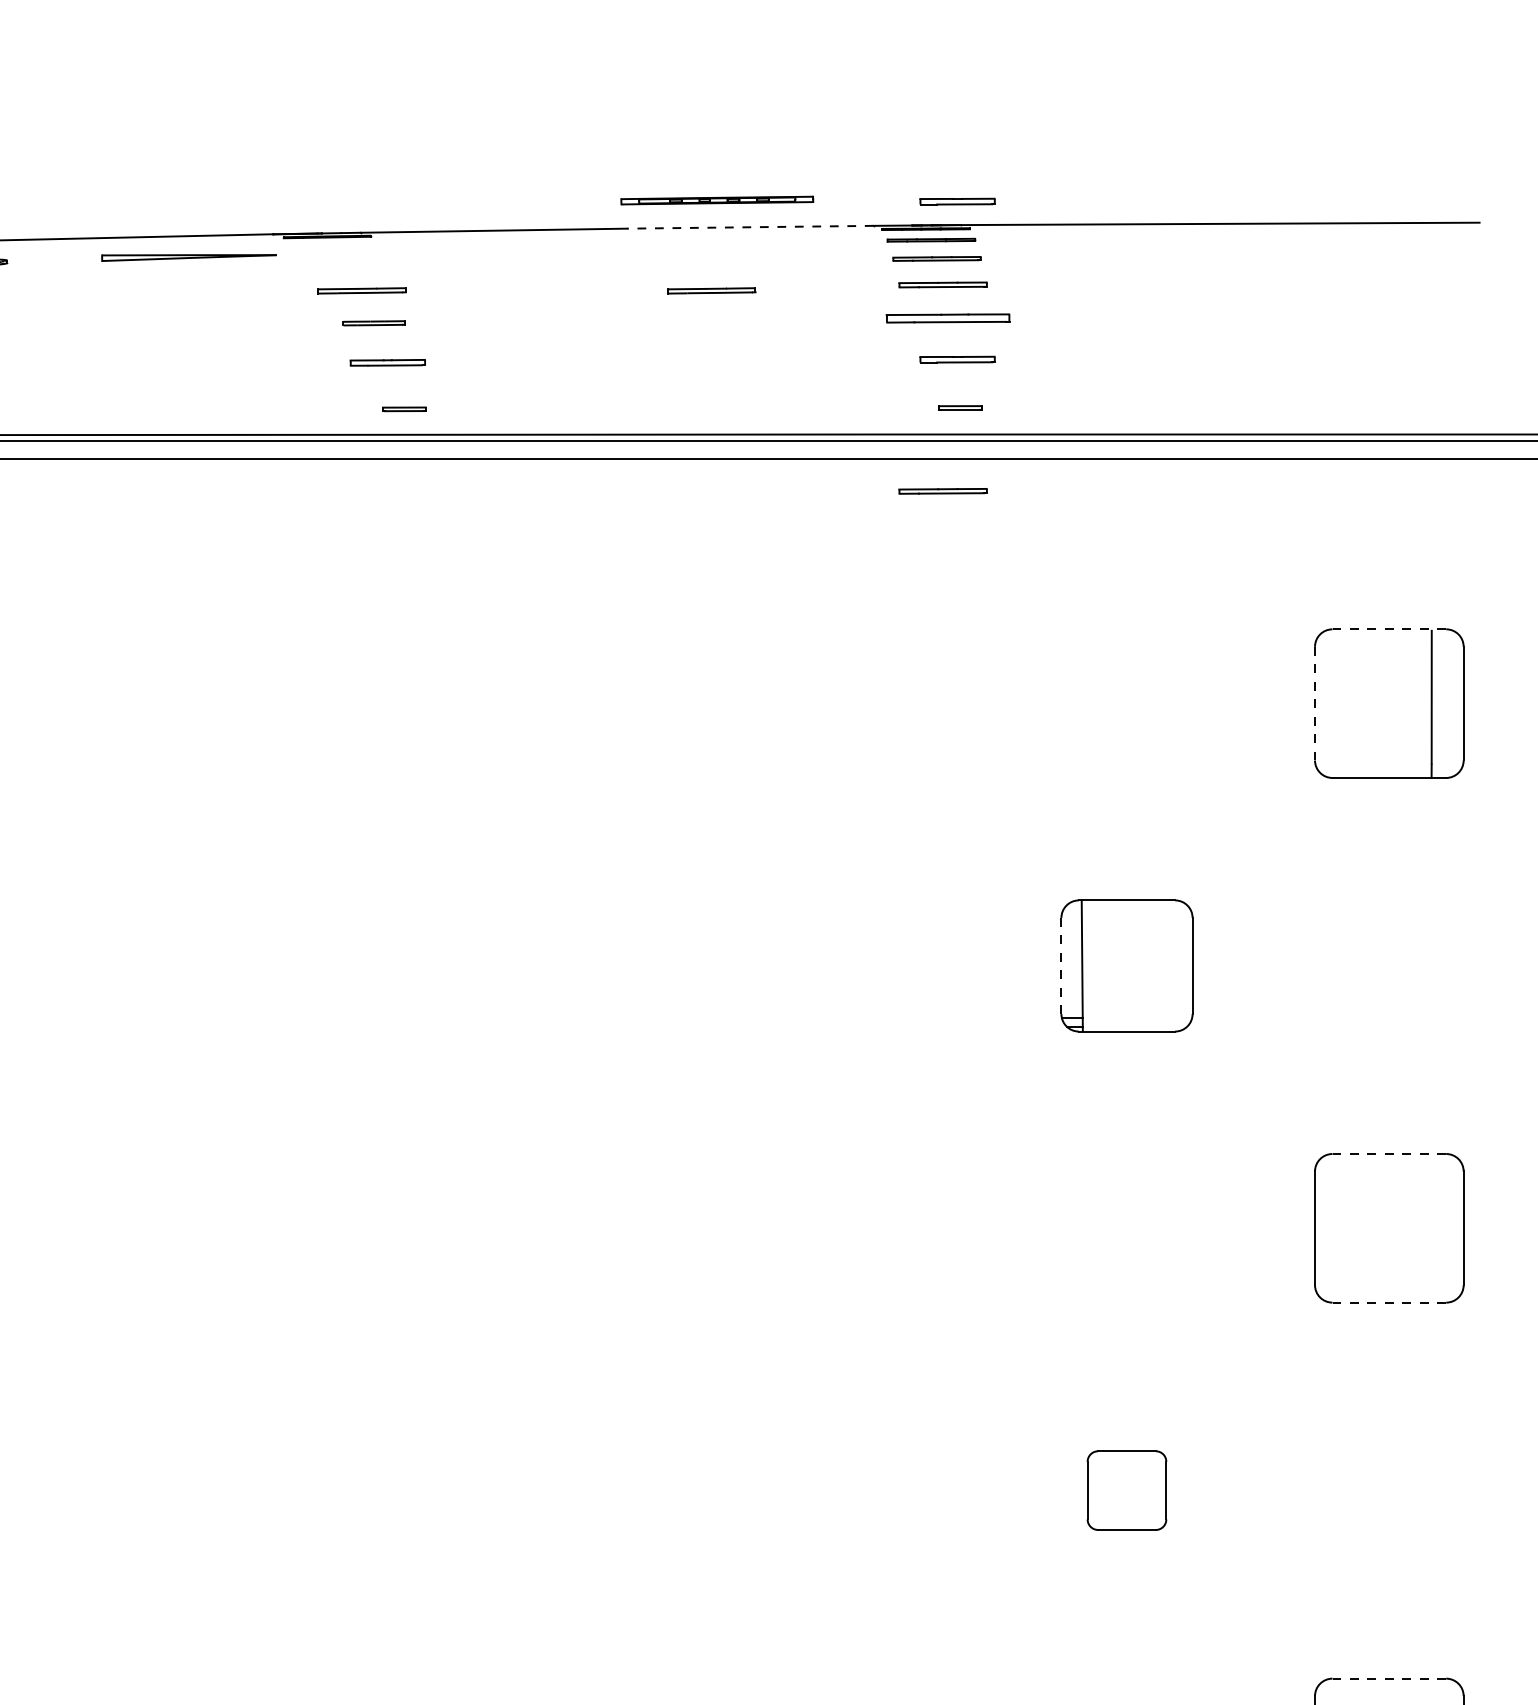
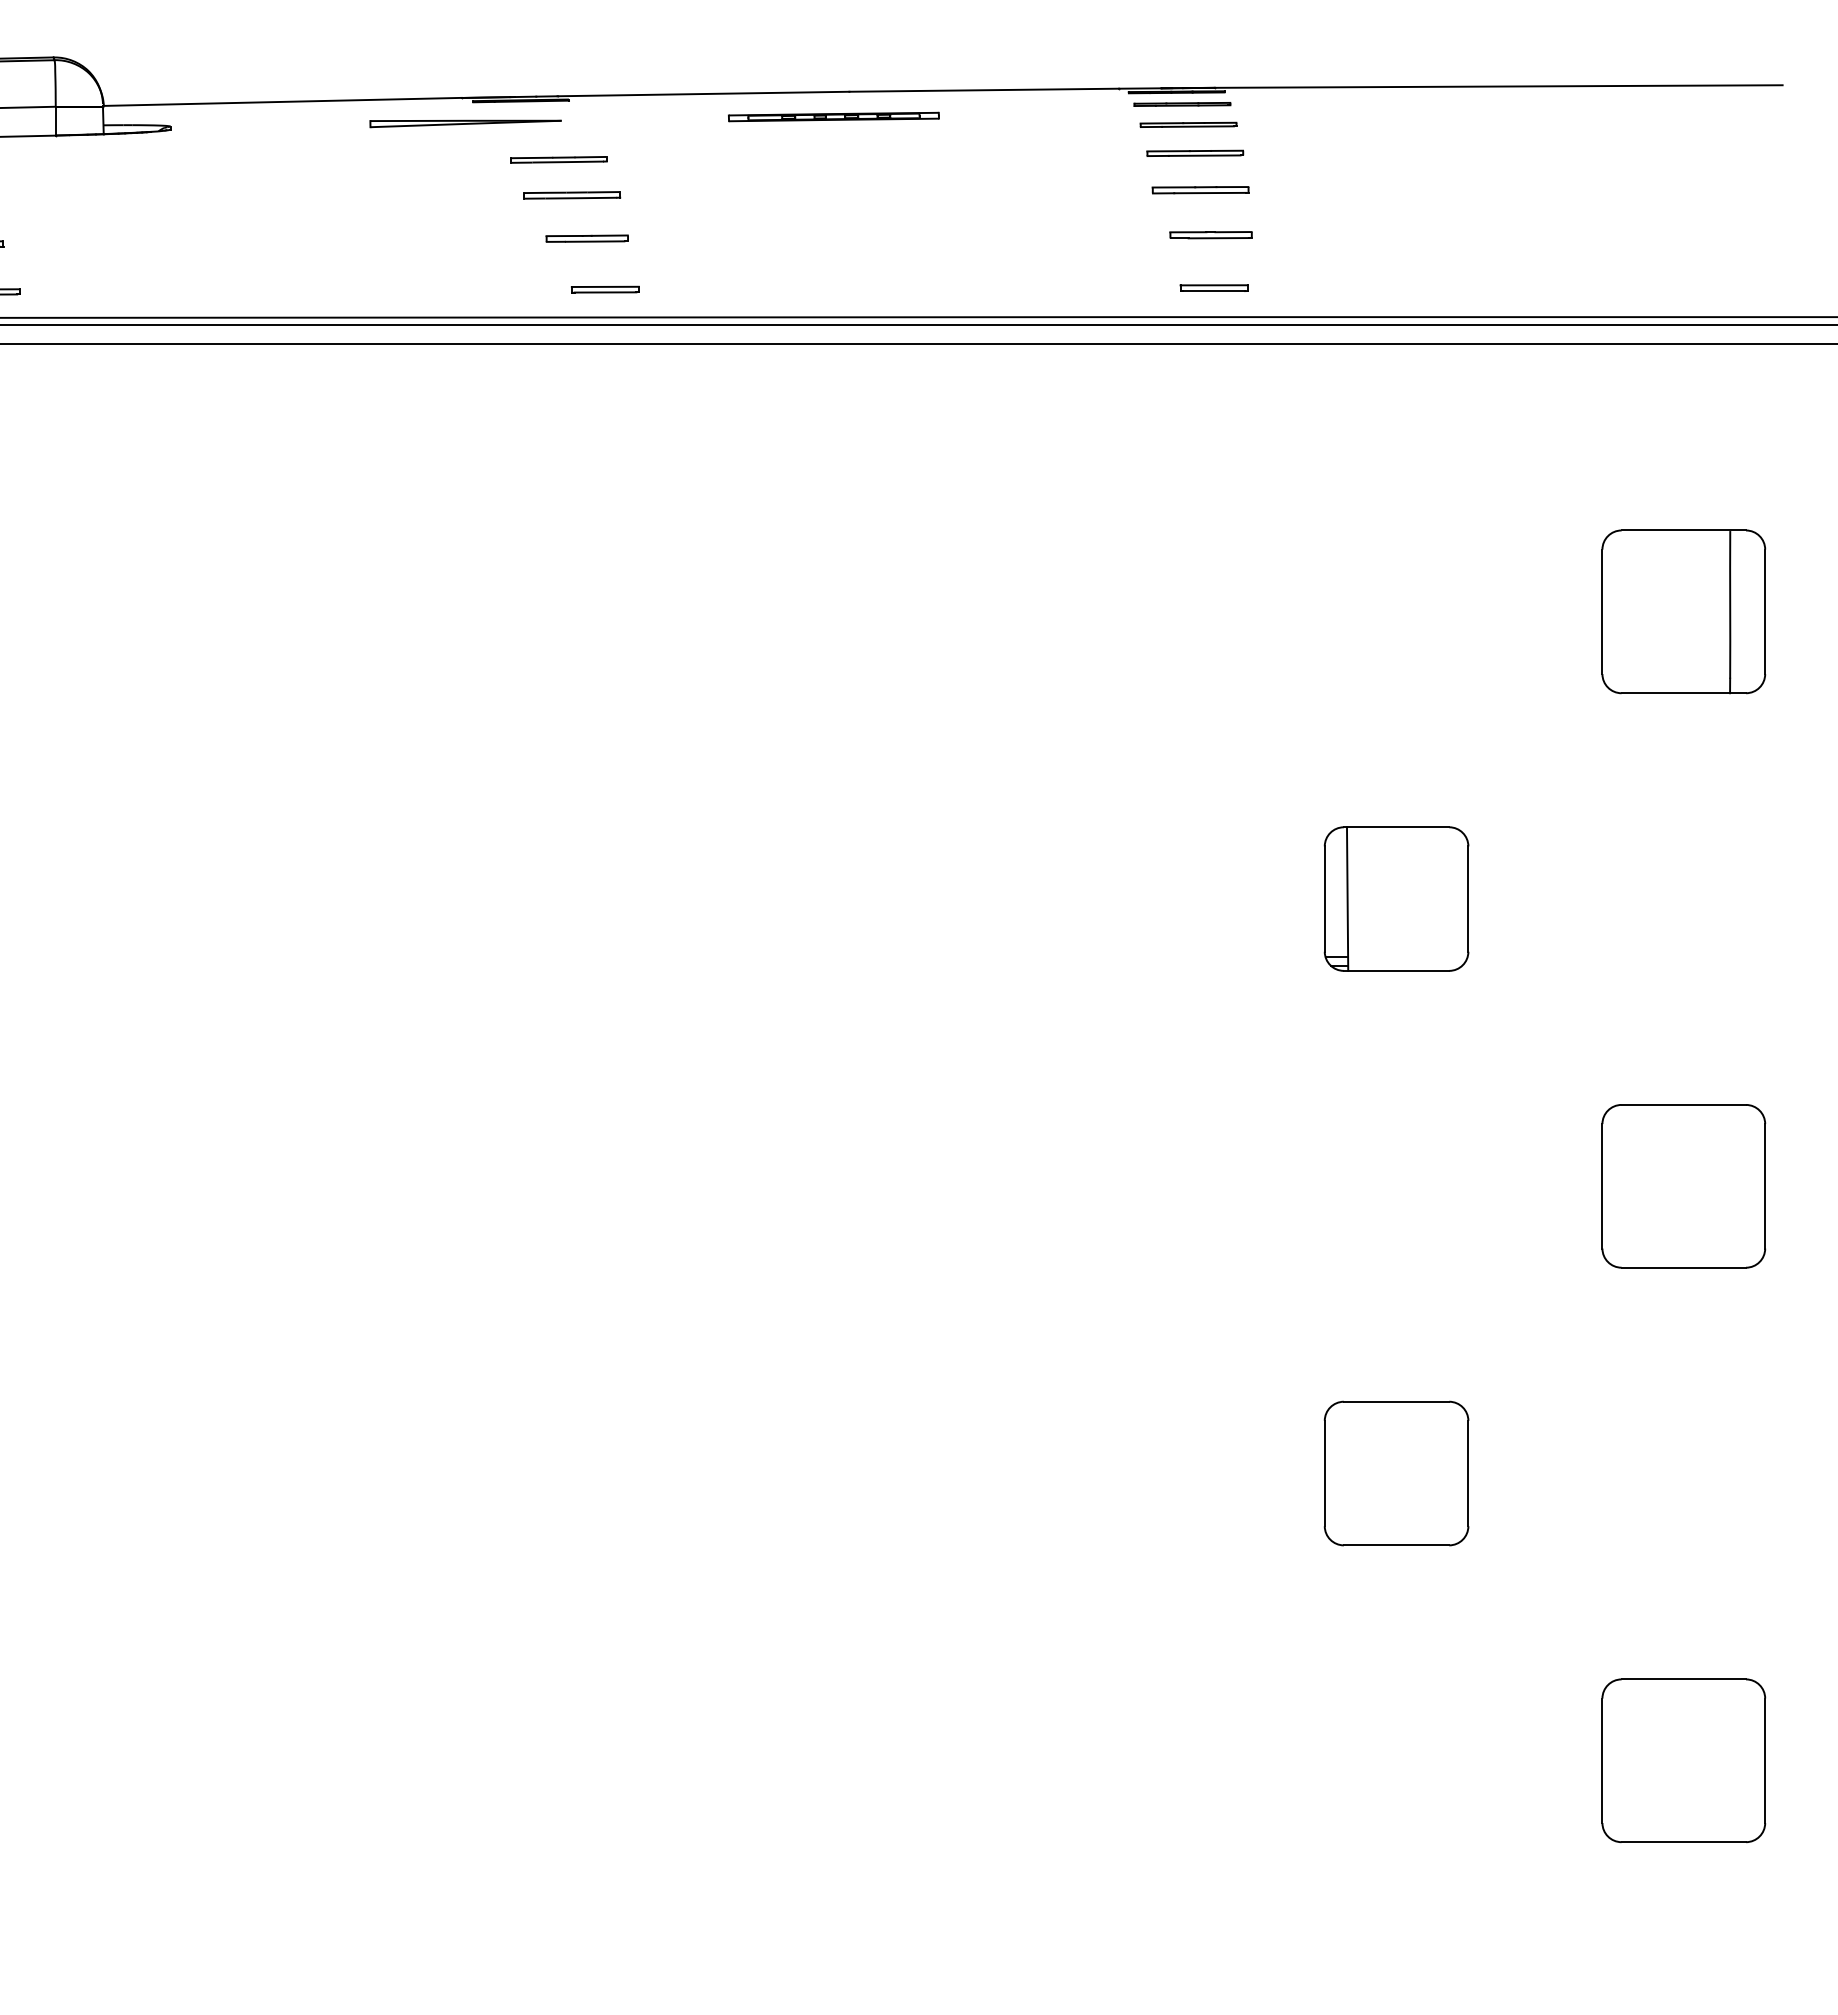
part: (716, 200) -> (833, 116), moved
part: (957, 201) -> (1210, 62), removed
line: (750, 227) -> (984, 90), dashed -> solid
part: (188, 257) -> (465, 123), moved
part: (711, 290) -> (941, 159), removed
part: (947, 318) -> (1200, 190), size x0.71
part: (374, 323) -> (572, 195), size x1.43
part: (959, 407) -> (1213, 287), size x1.43
part: (404, 409) -> (605, 289), size x1.43
part: (943, 490) -> (1195, 378), removed
line: (1389, 629) -> (1683, 530), dashed -> solid
line: (1315, 704) -> (1602, 612), dashed -> solid
line: (1061, 966) -> (1324, 899), dashed -> solid
line: (1389, 1153) -> (1683, 1104), dashed -> solid
line: (1389, 1302) -> (1684, 1267), dashed -> solid
part: (1126, 1490) -> (1396, 1473), size x1.67
line: (1389, 1678) -> (1683, 1679), dashed -> solid

